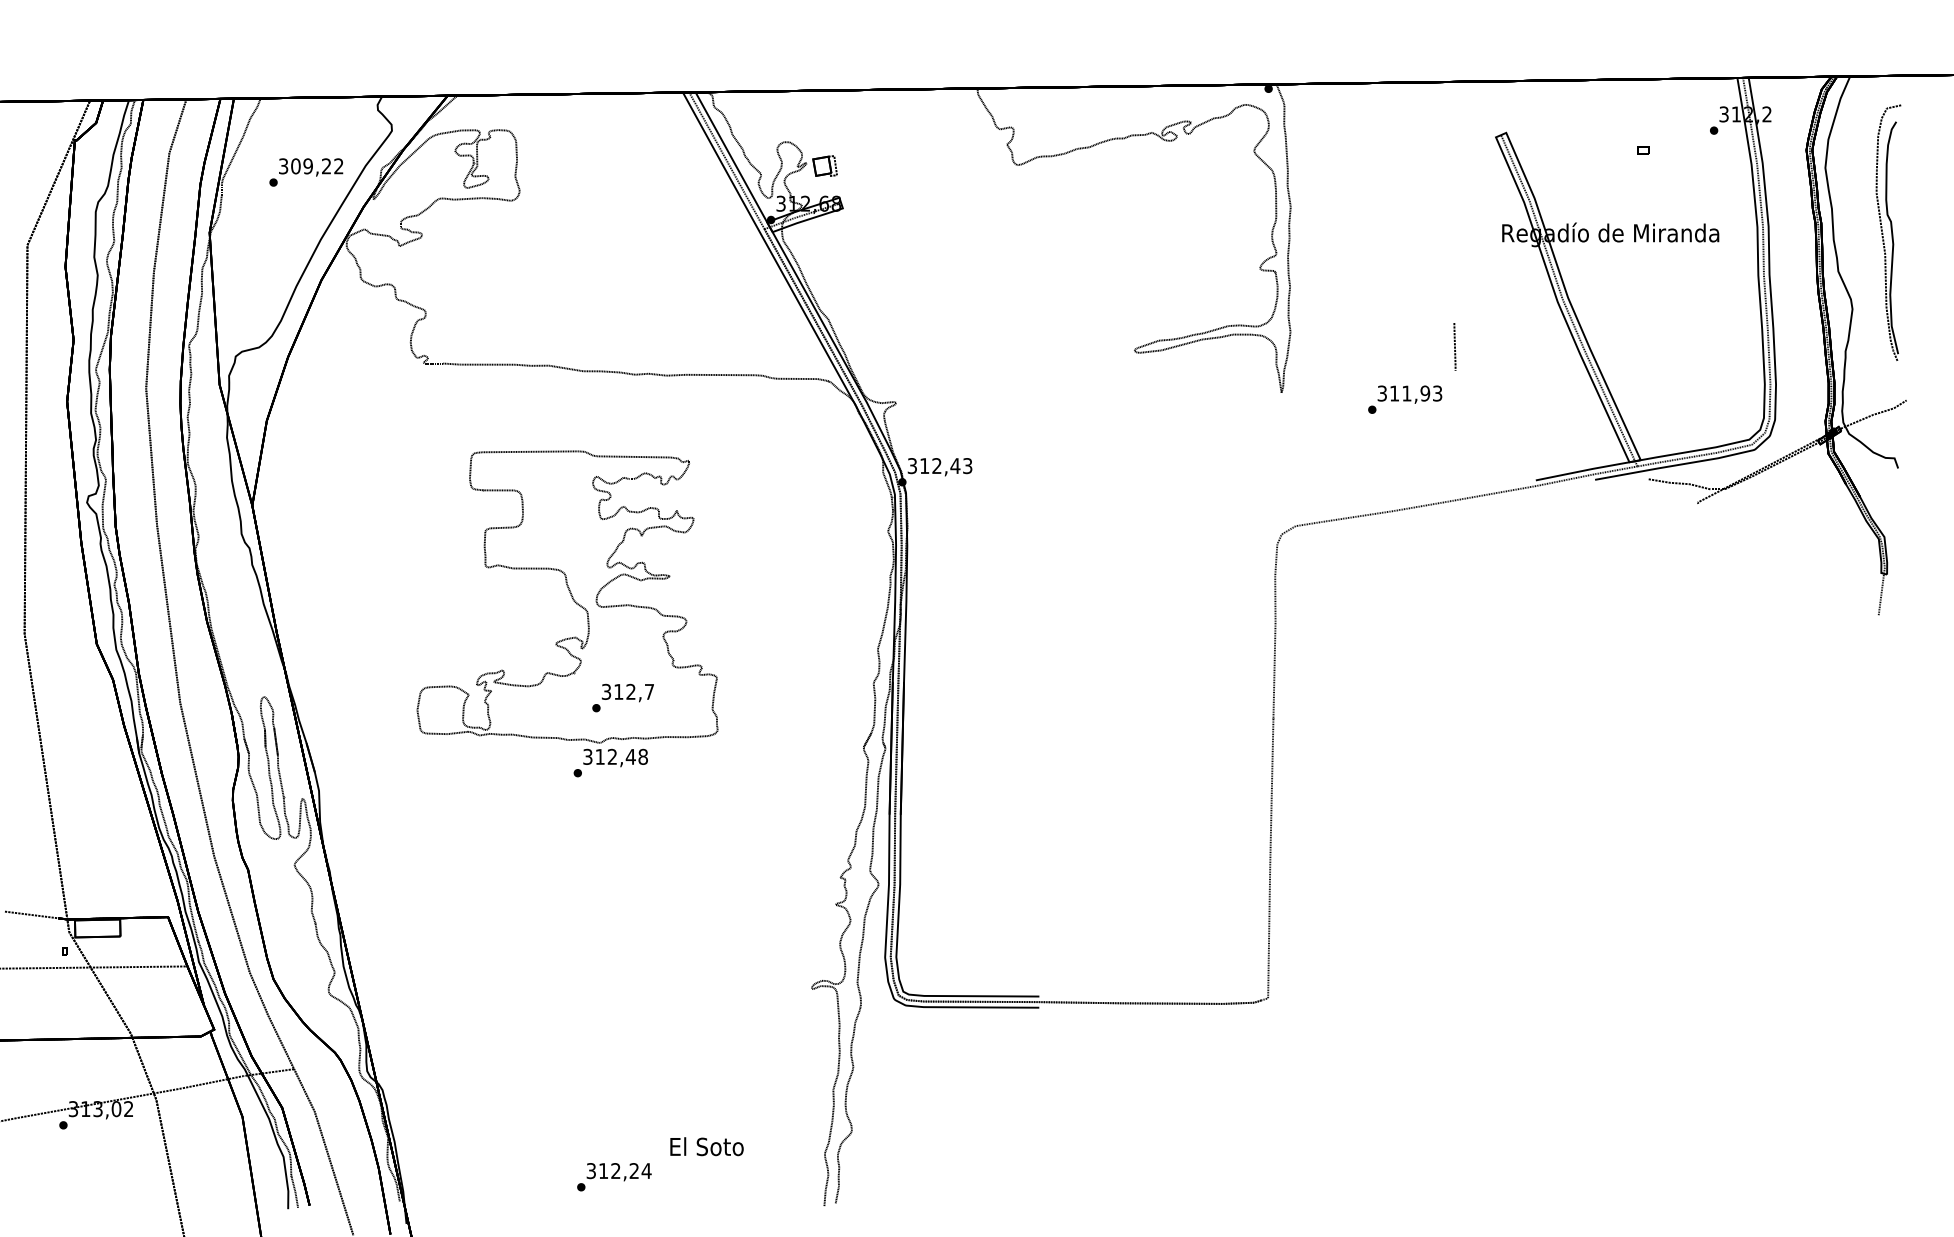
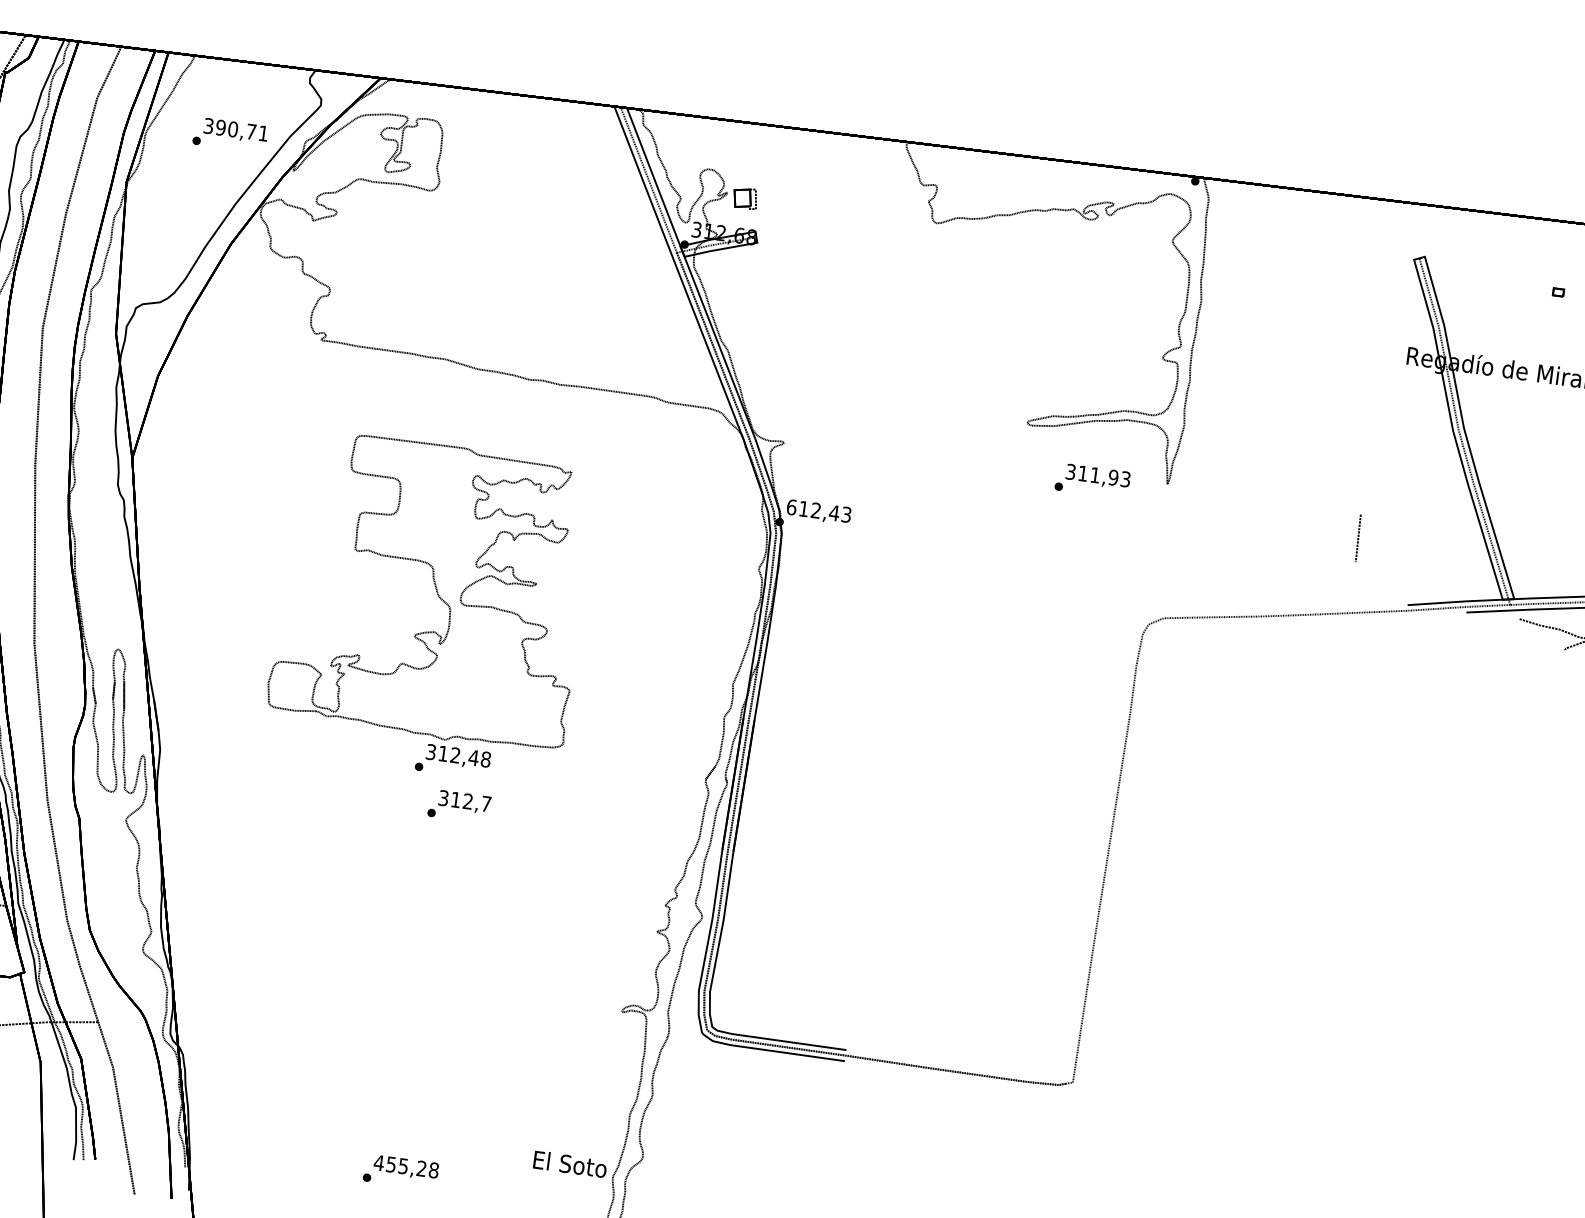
text: (317, 166) -> (242, 130), 309,22 -> 390,71
line: (1454, 346) -> (1357, 537), moved
text: (1405, 399) -> (1093, 480), moved
text: (912, 466) -> (791, 507), 312,43 -> 612,43
text: (622, 697) -> (458, 805), moved
text: (706, 1146) -> (569, 1164), moved
text: (618, 1171) -> (405, 1167), 312,24 -> 455,28

